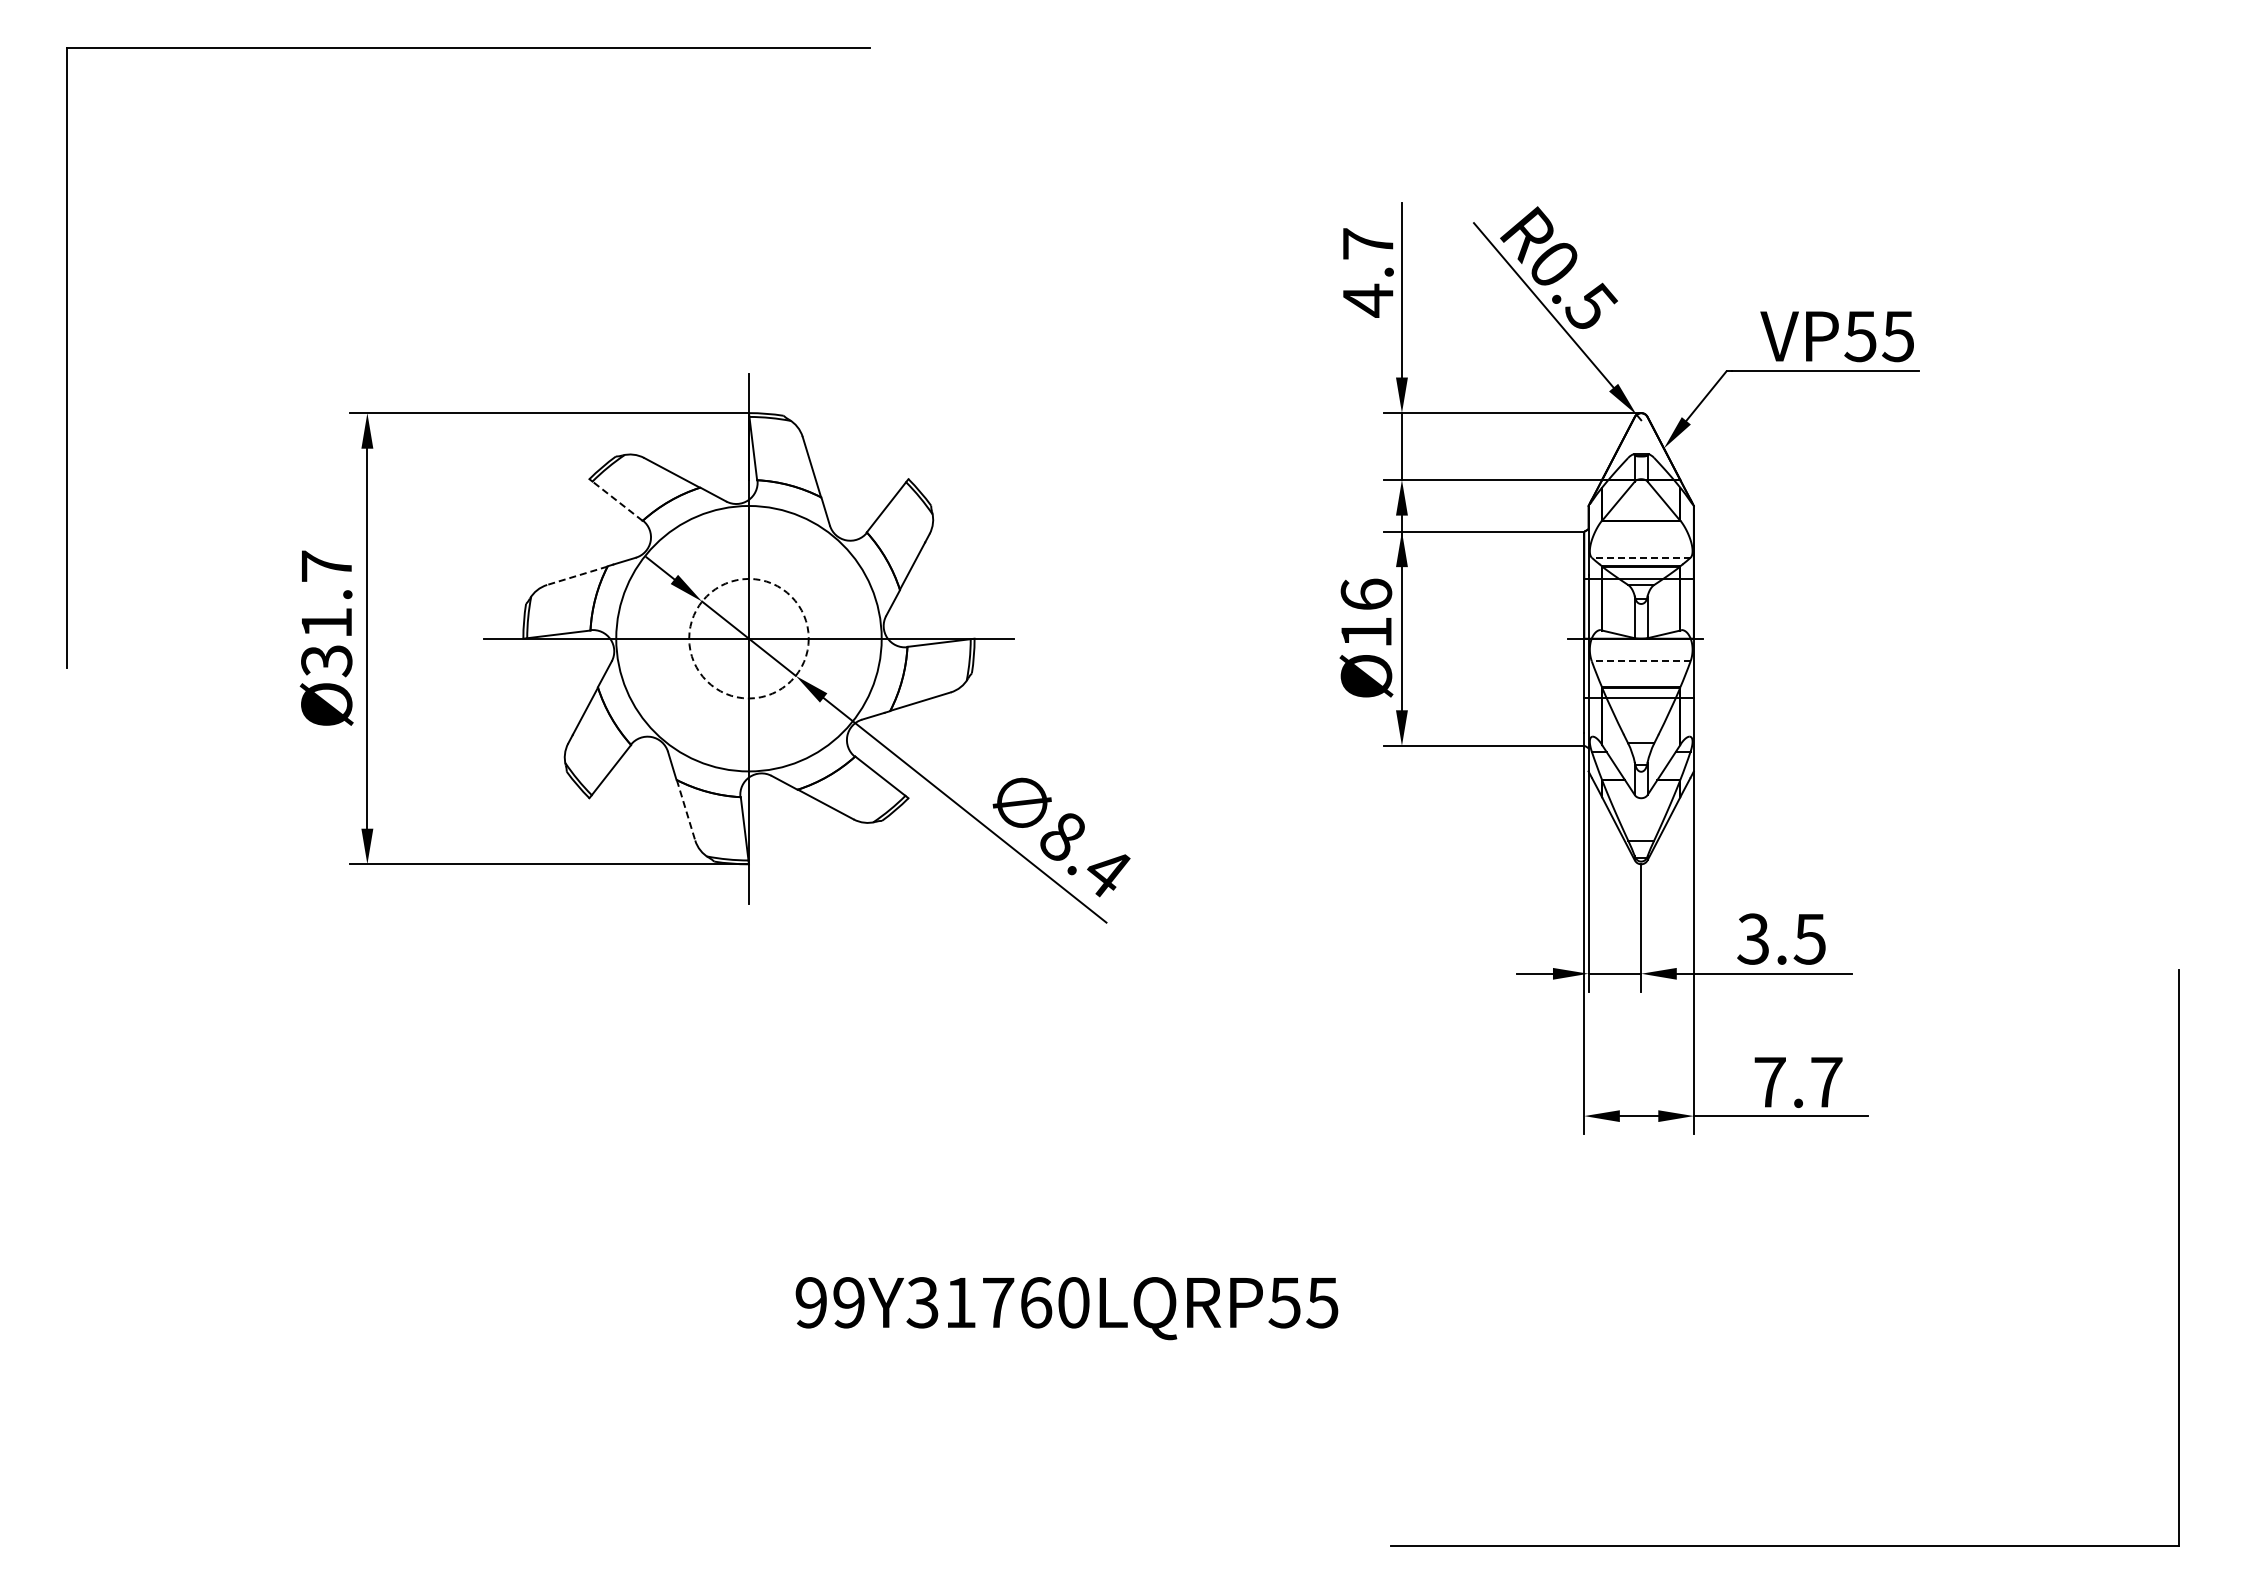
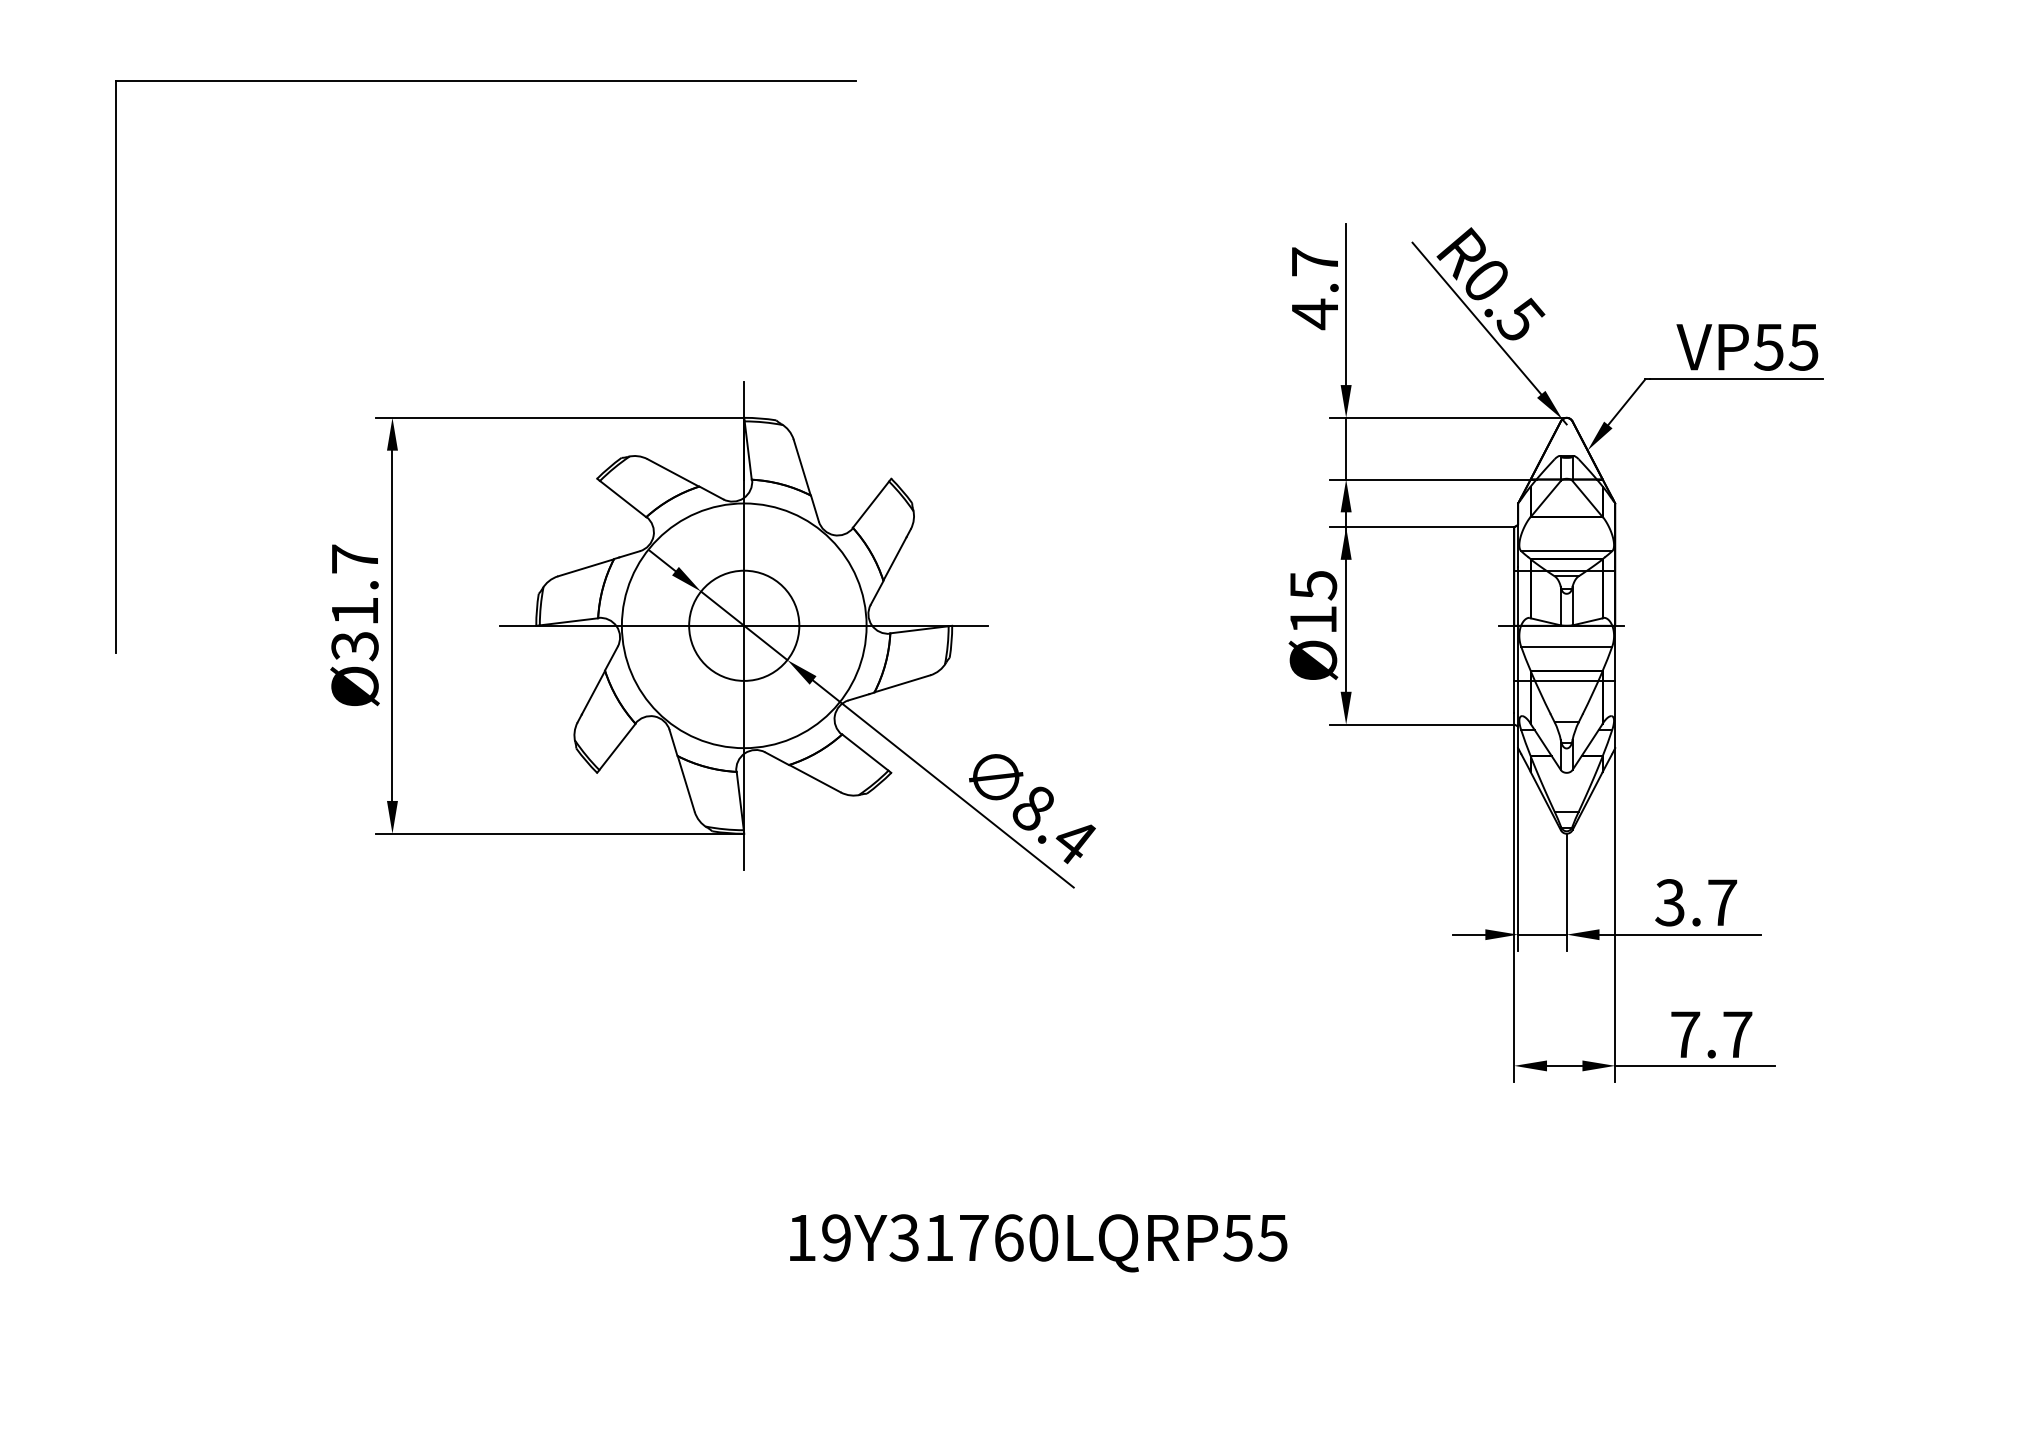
line: (617, 501) -> (623, 499), dashed -> solid
line: (1640, 557) -> (1566, 550), dashed -> solid
line: (577, 575) -> (586, 567), dashed -> solid
text: (1366, 594) -> (1313, 585), Ø16 -> Ø15
circle: (748, 638) -> (743, 625), dashed -> solid
line: (1640, 661) -> (1566, 646), dashed -> solid
line: (686, 810) -> (686, 784), dashed -> solid
text: (1809, 939) -> (1721, 903), 3.5 -> 3.7
text: (810, 1302) -> (800, 1237), 99Y31760LQRP55 -> 19Y31760LQRP55

